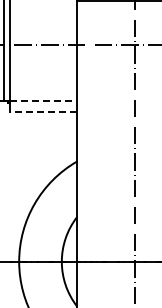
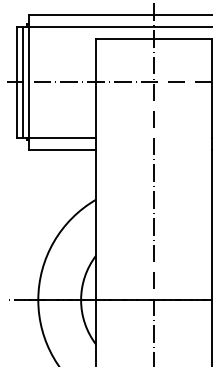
line: (43, 100) -> (62, 138), dashed -> solid
line: (43, 111) -> (62, 149), dashed -> solid

